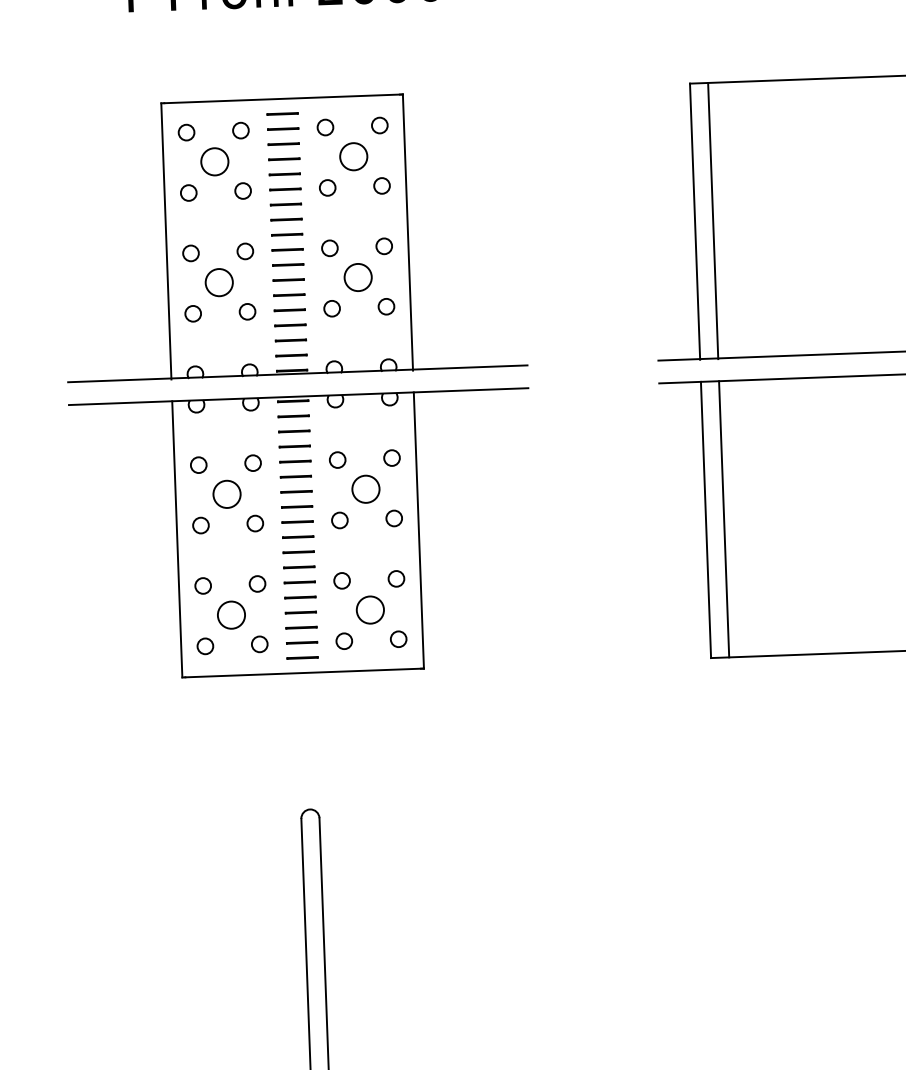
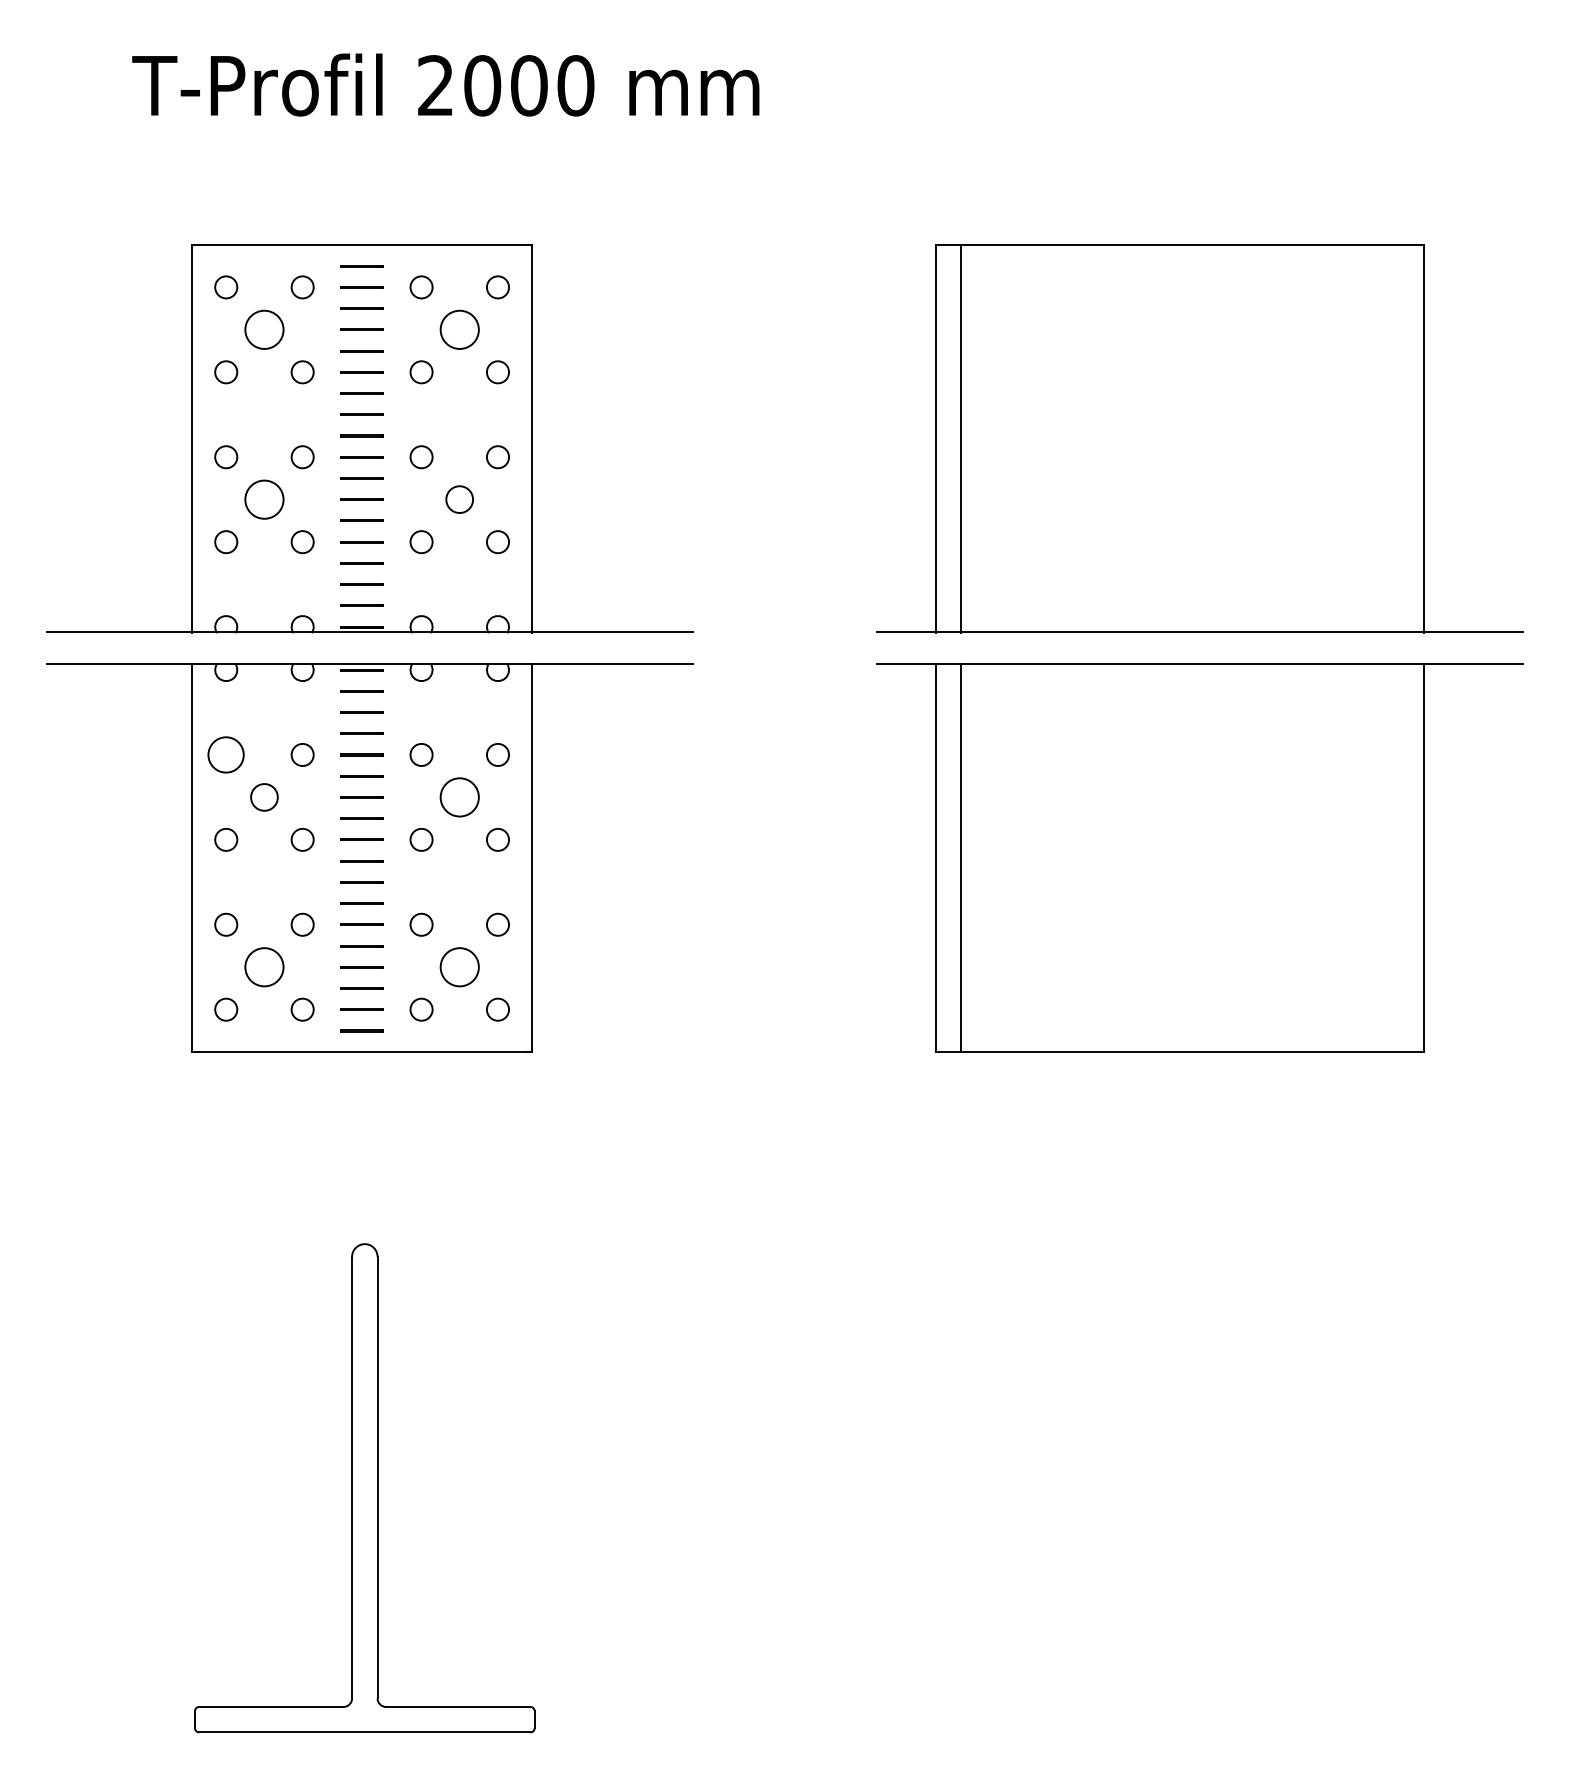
circle: (358, 277) -> (459, 499), size x0.7
circle: (198, 464) -> (226, 754), size x1.6
circle: (227, 494) -> (264, 797), size x0.7

